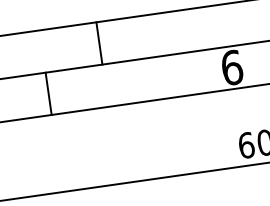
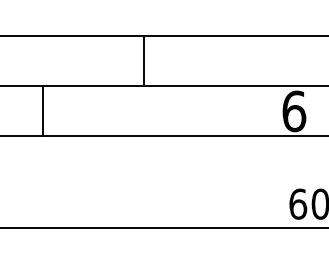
line: (48, 93) -> (43, 111), moved

